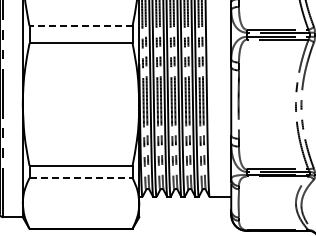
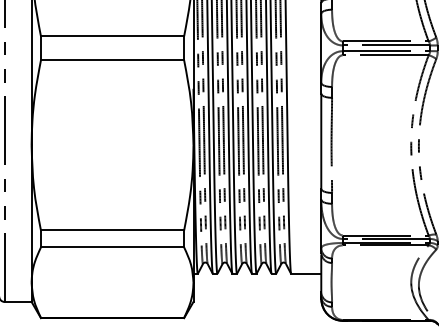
line: (81, 26) -> (113, 36), dashed -> solid
line: (81, 178) -> (113, 248), dashed -> solid

